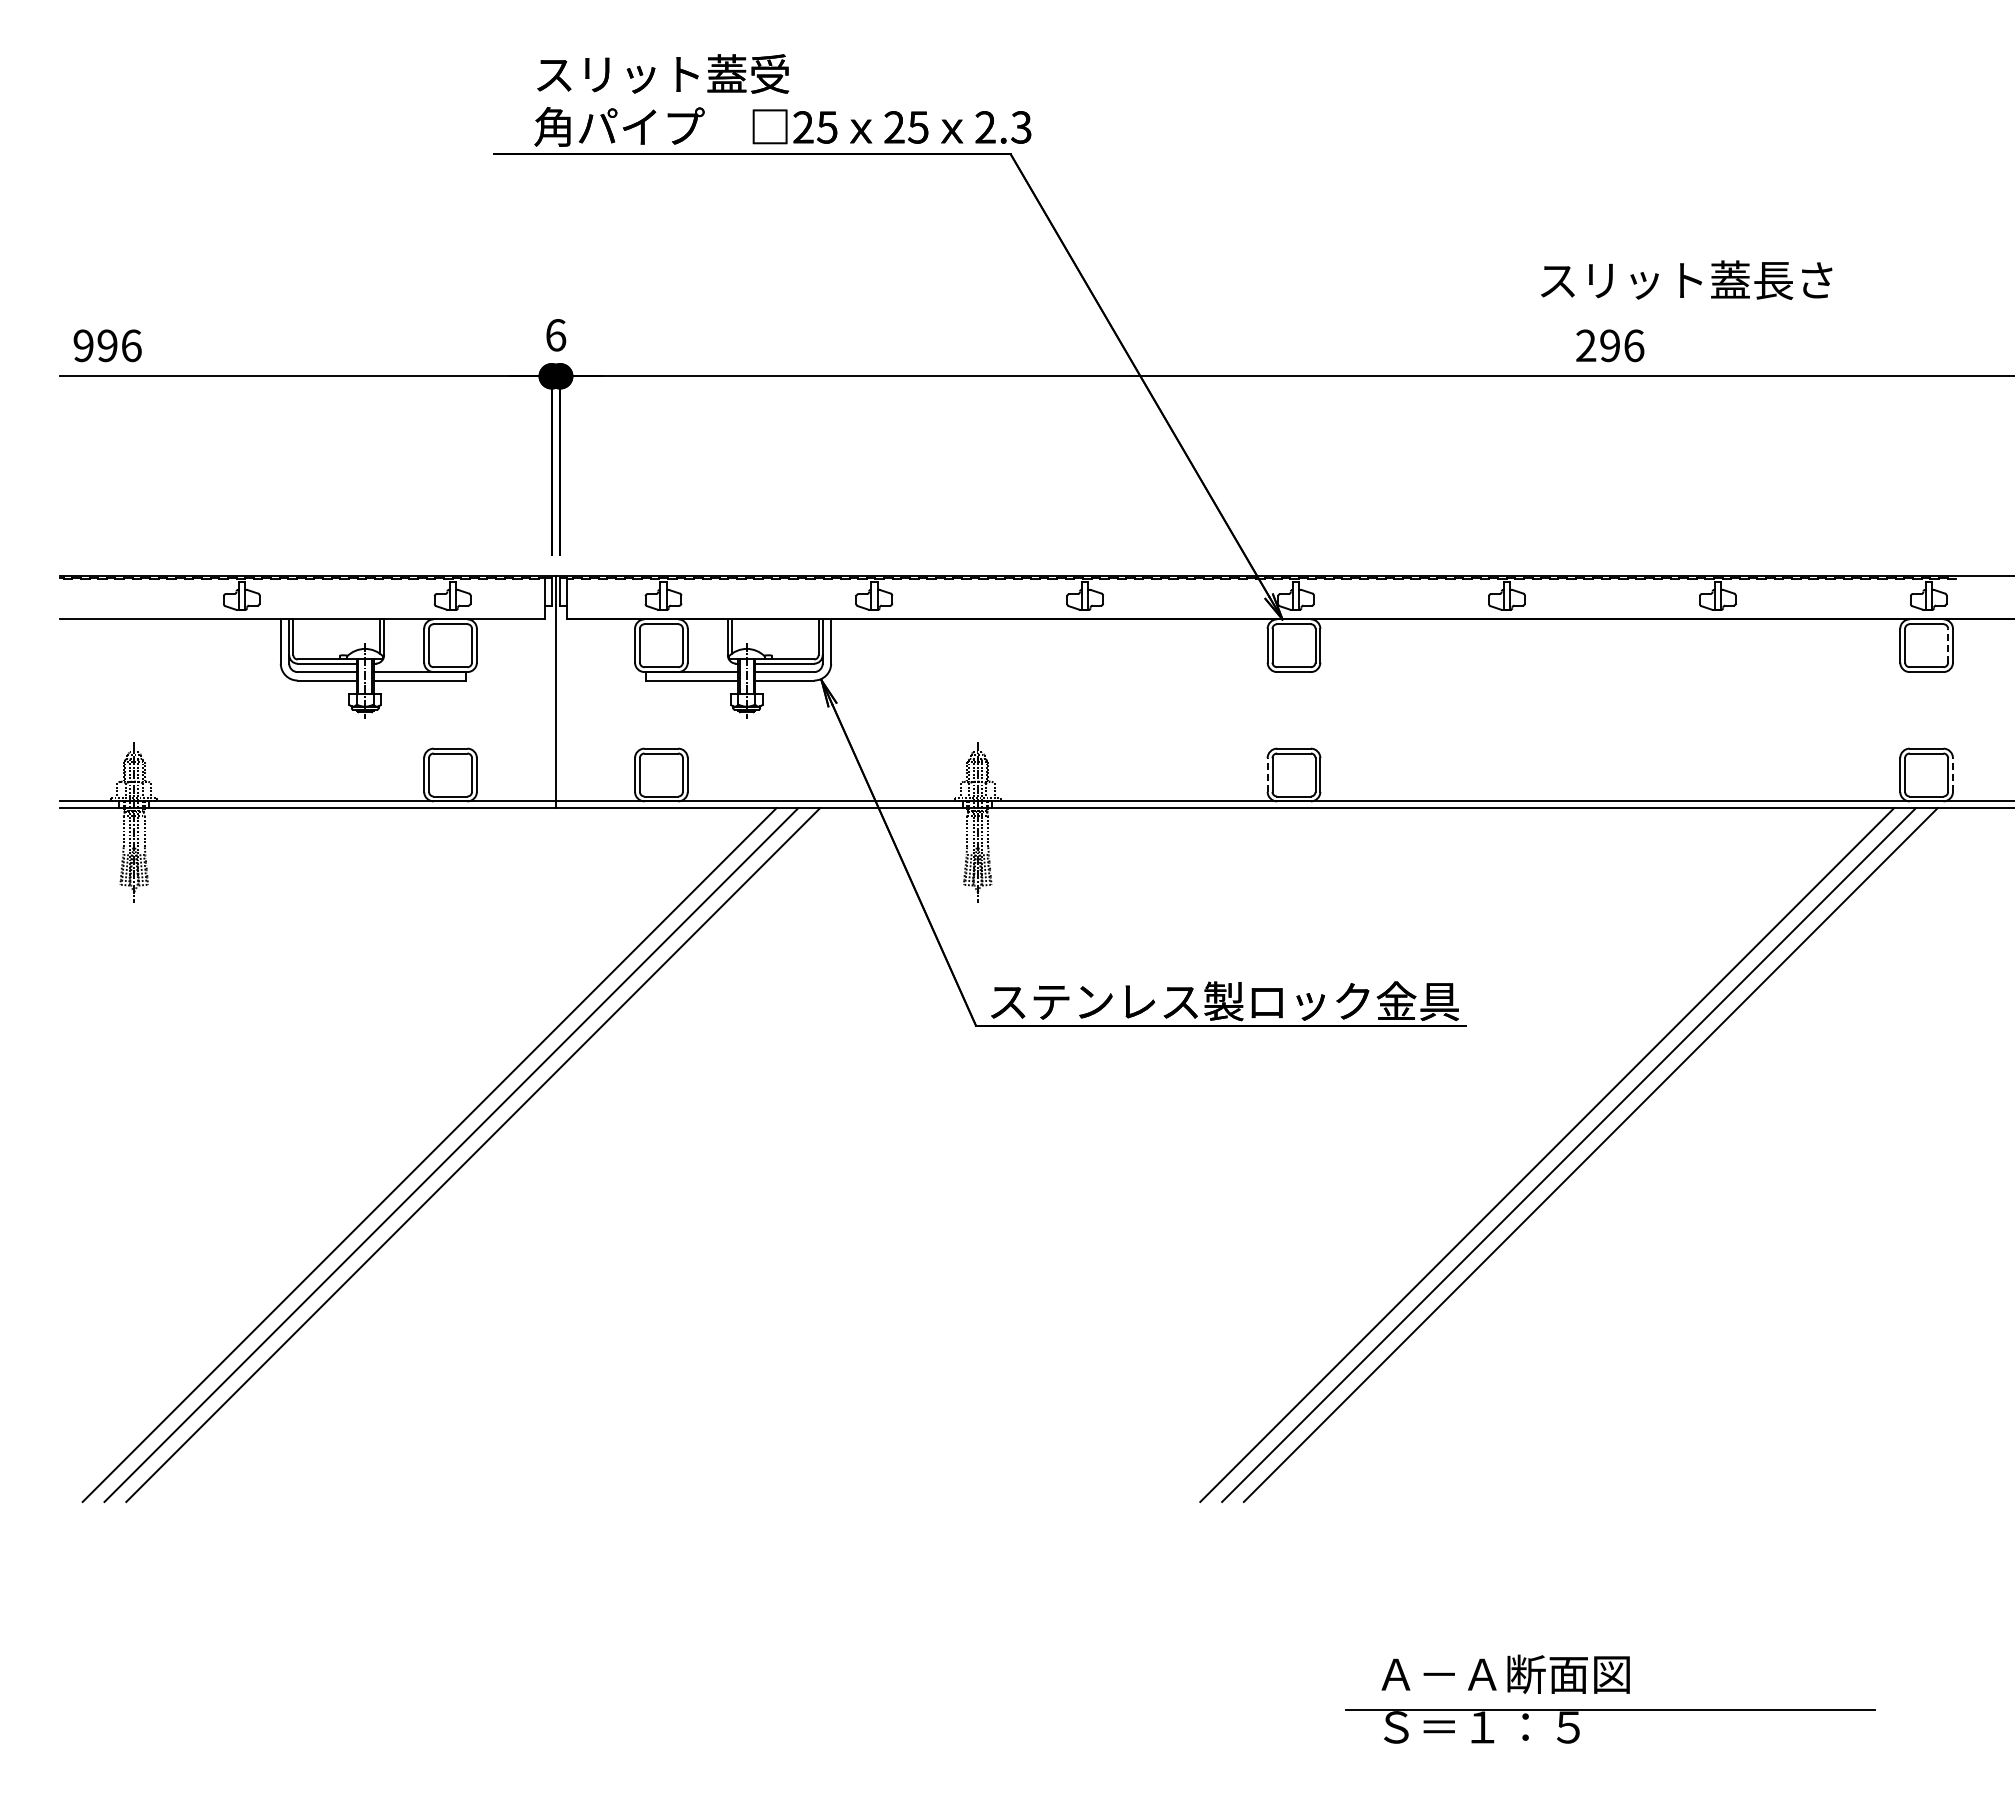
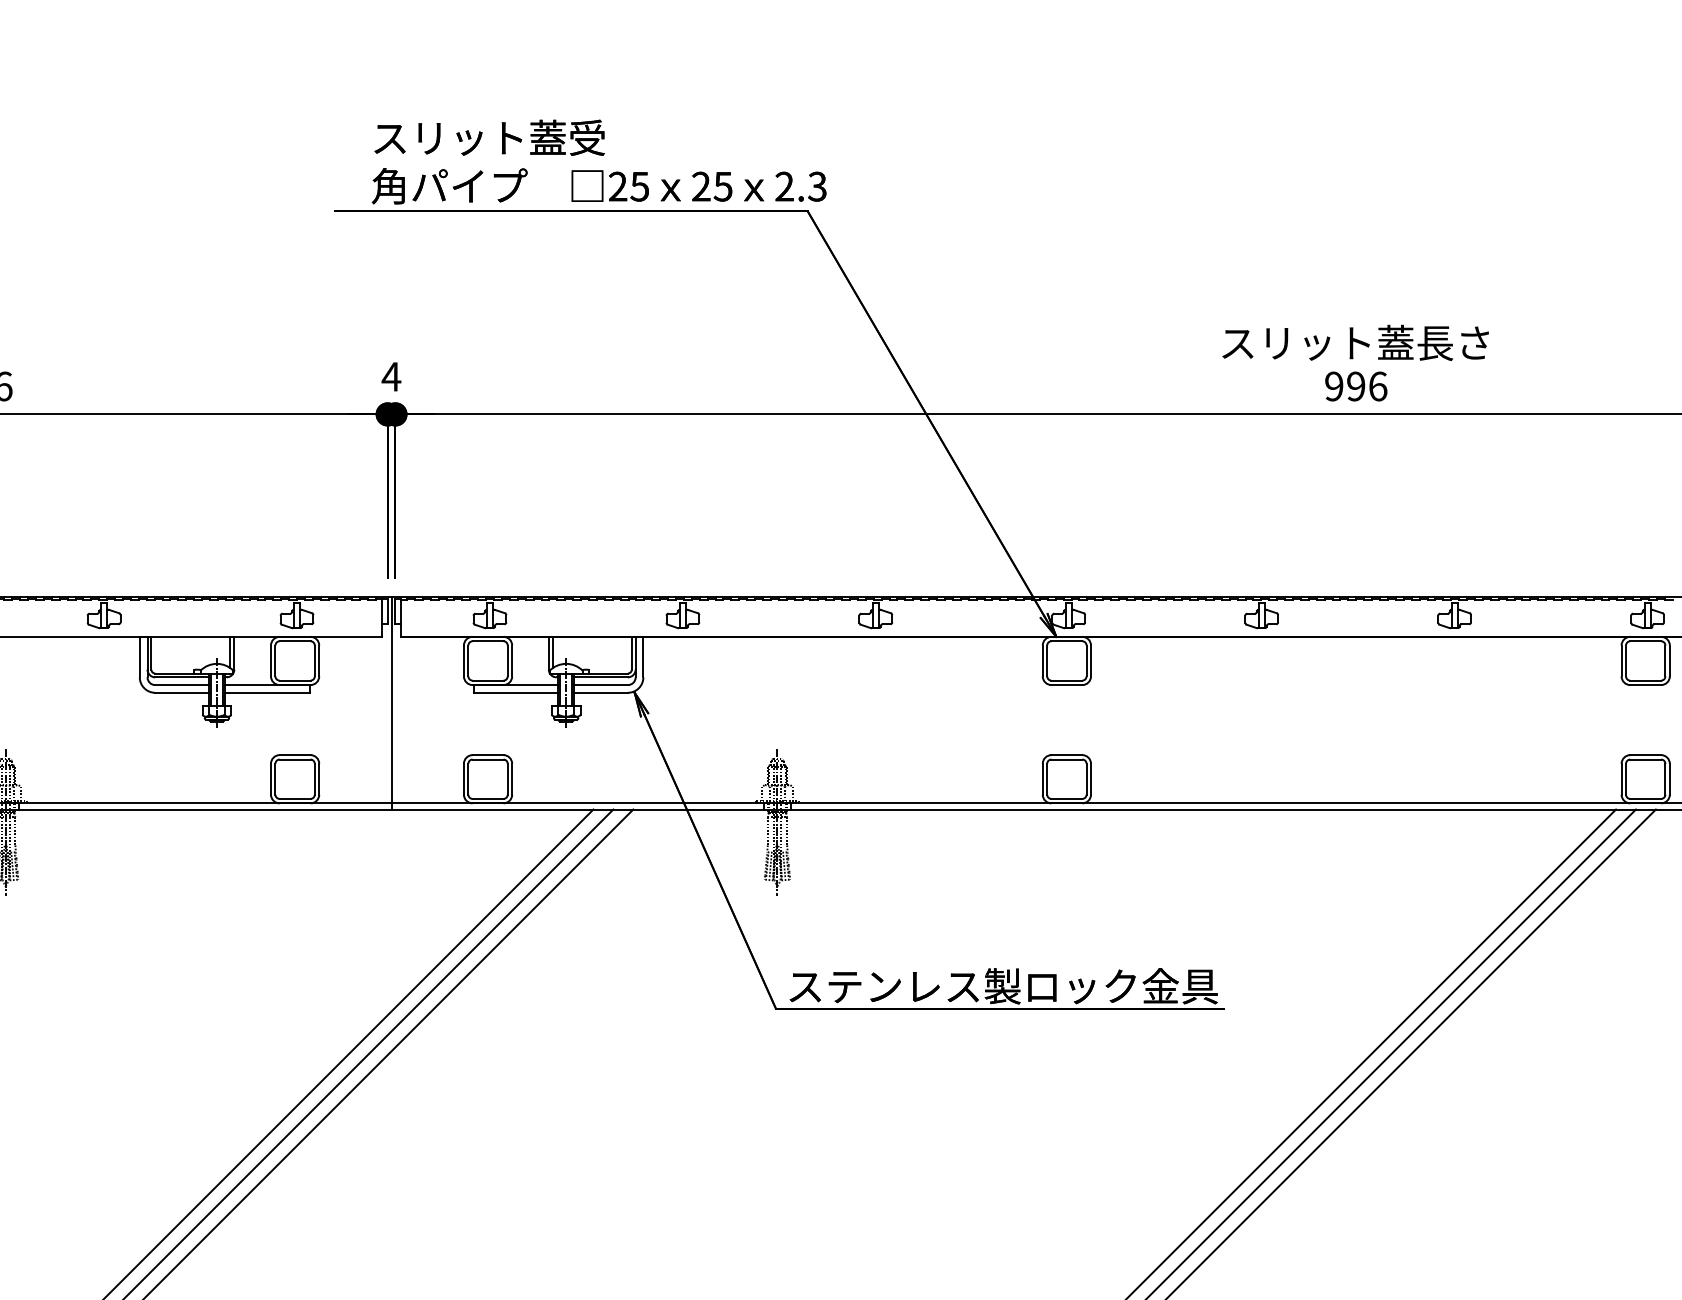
text: (1686, 279) -> (1355, 342), moved
text: (555, 335) -> (391, 377), 6 -> 4
text: (1586, 345) -> (1334, 386), 296 -> 996
line: (1948, 645) -> (1665, 660), dashed -> solid
line: (1267, 775) -> (1042, 779), dashed -> solid
line: (1952, 775) -> (1669, 779), dashed -> solid

